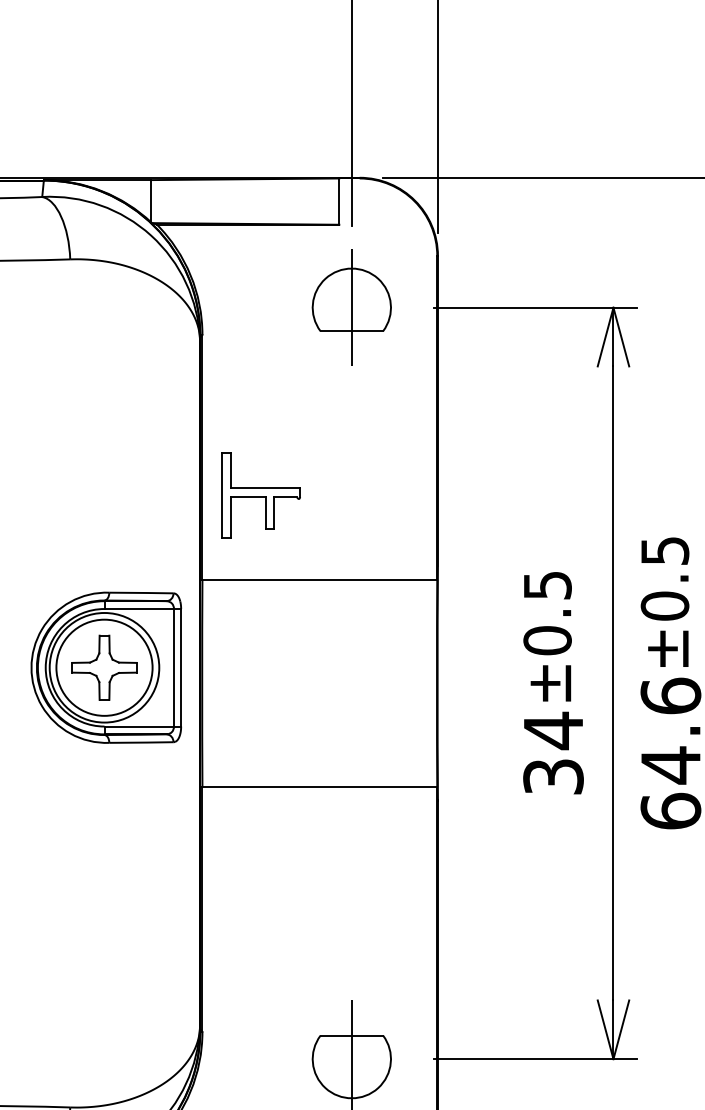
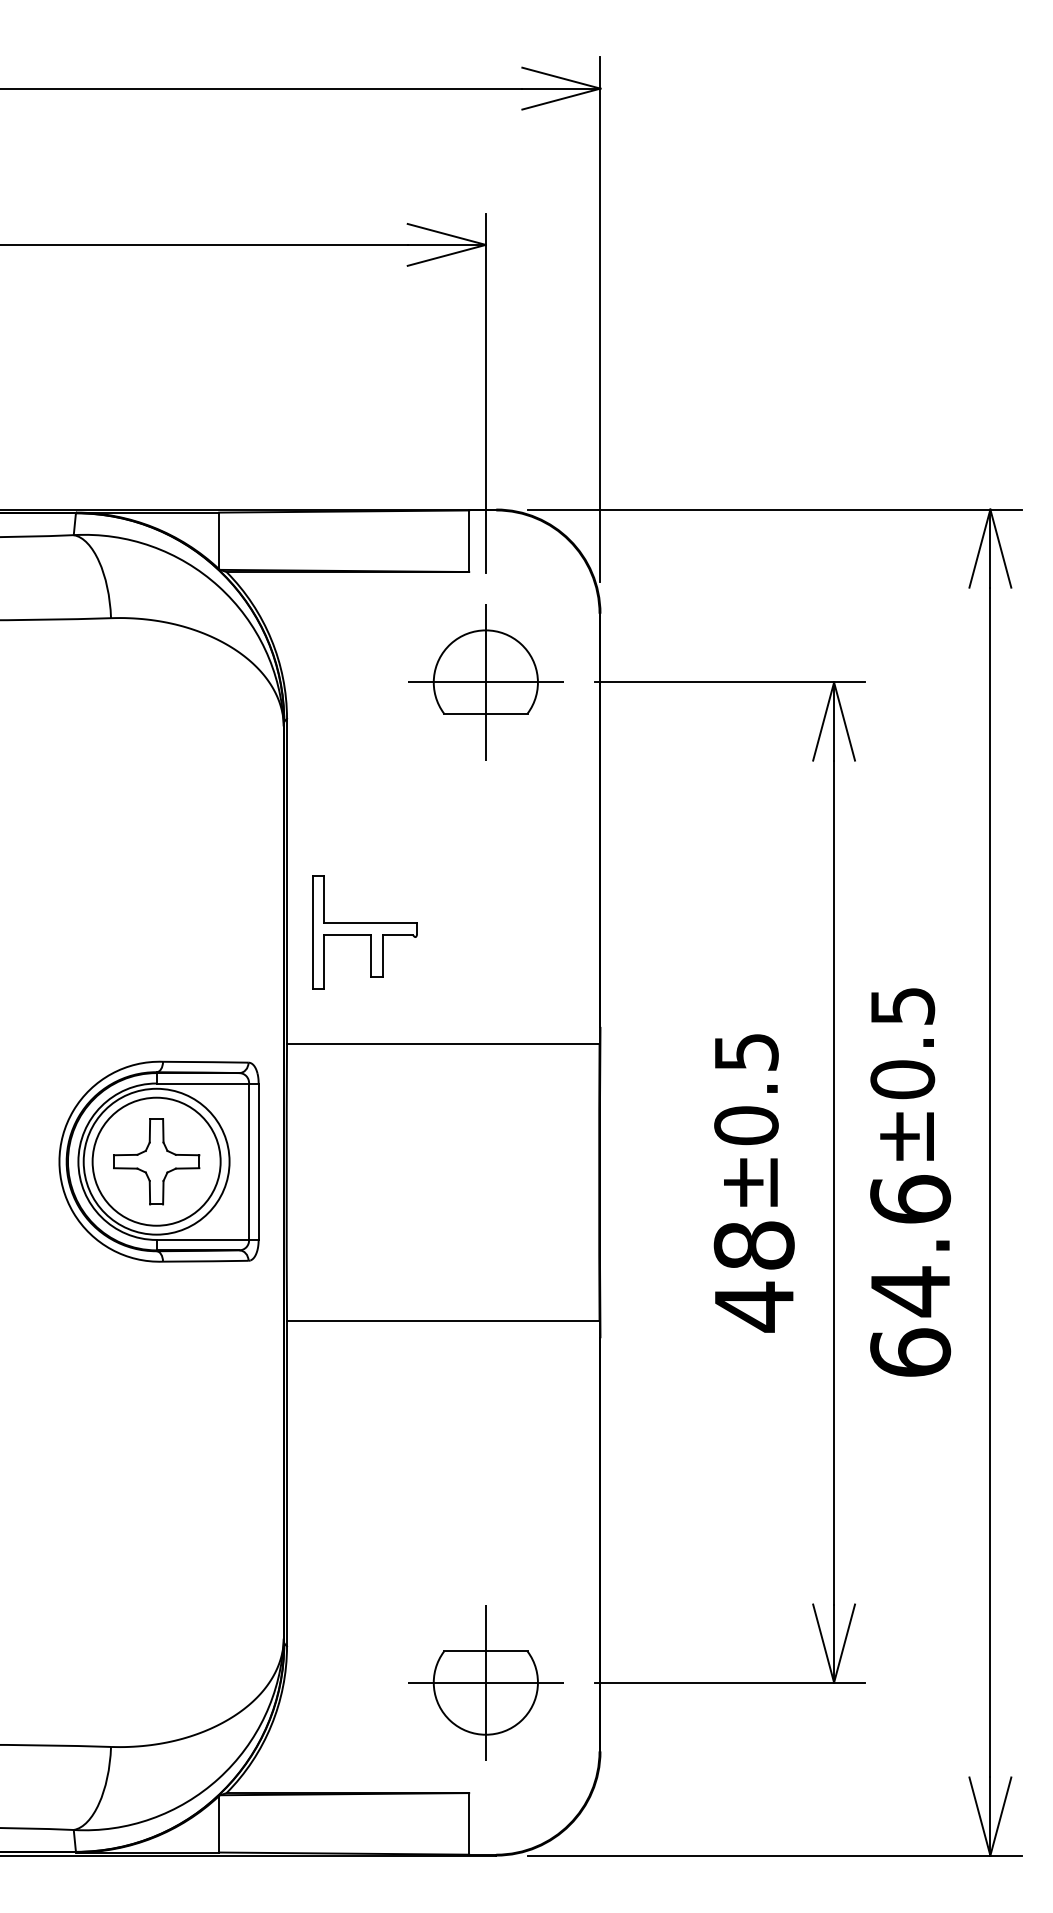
line: (351, 307) -> (485, 682), added
text: (552, 754) -> (753, 1276), 34 -> 48
line: (351, 1059) -> (485, 1682), added

